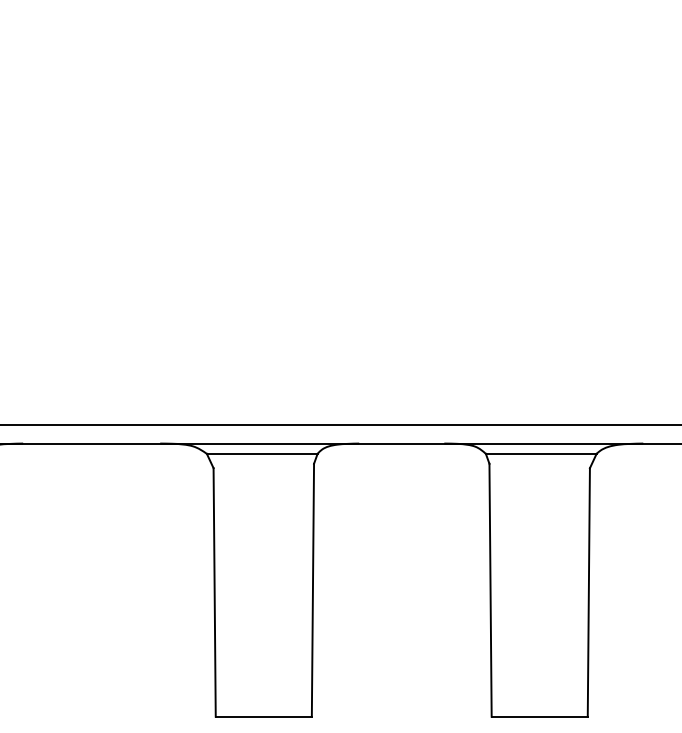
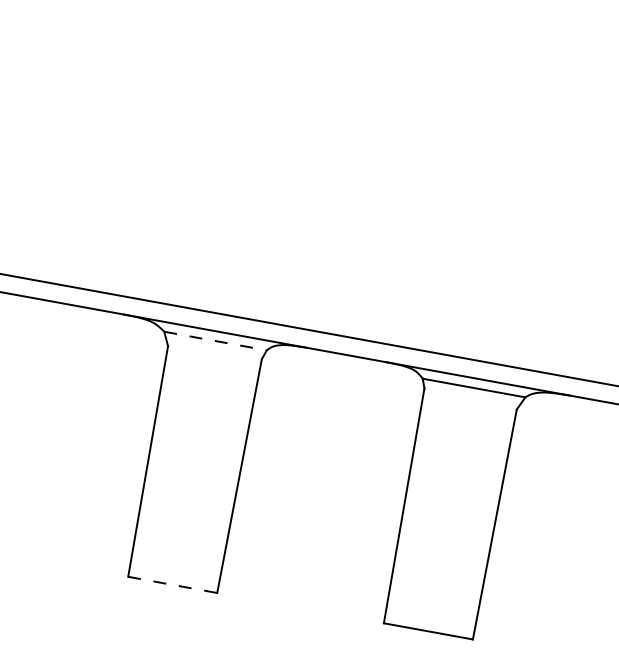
line: (262, 453) -> (215, 340), solid -> dashed
line: (264, 716) -> (173, 584), solid -> dashed

